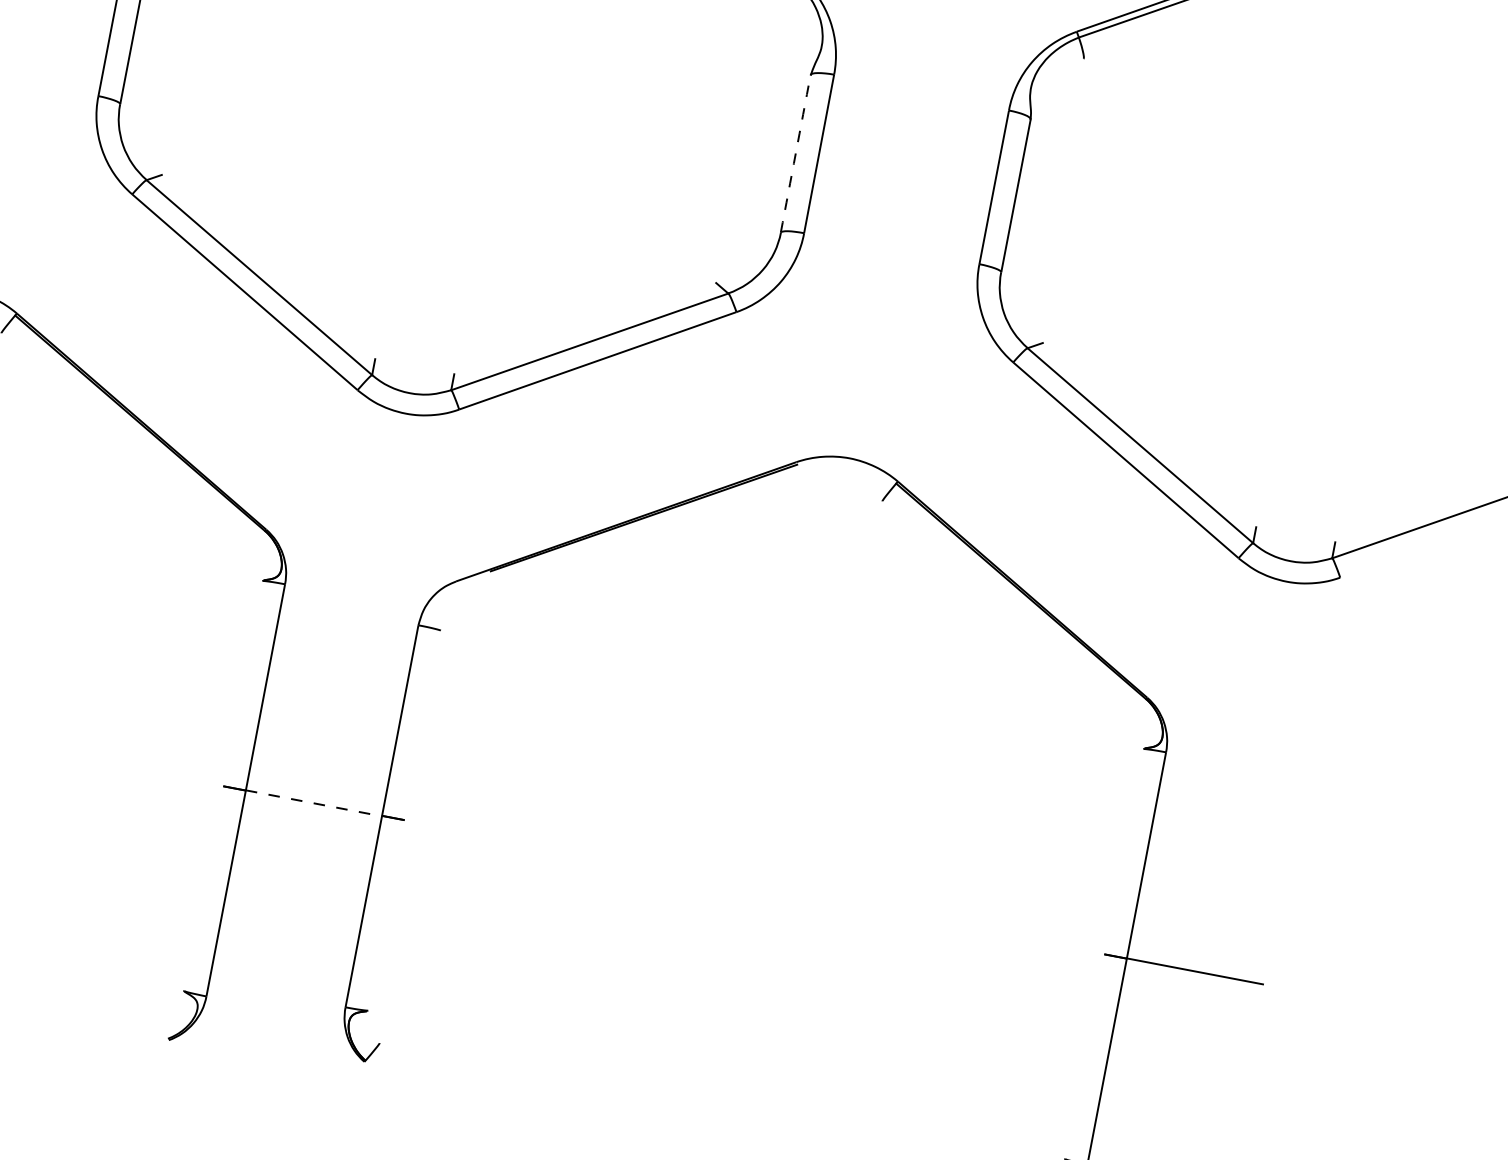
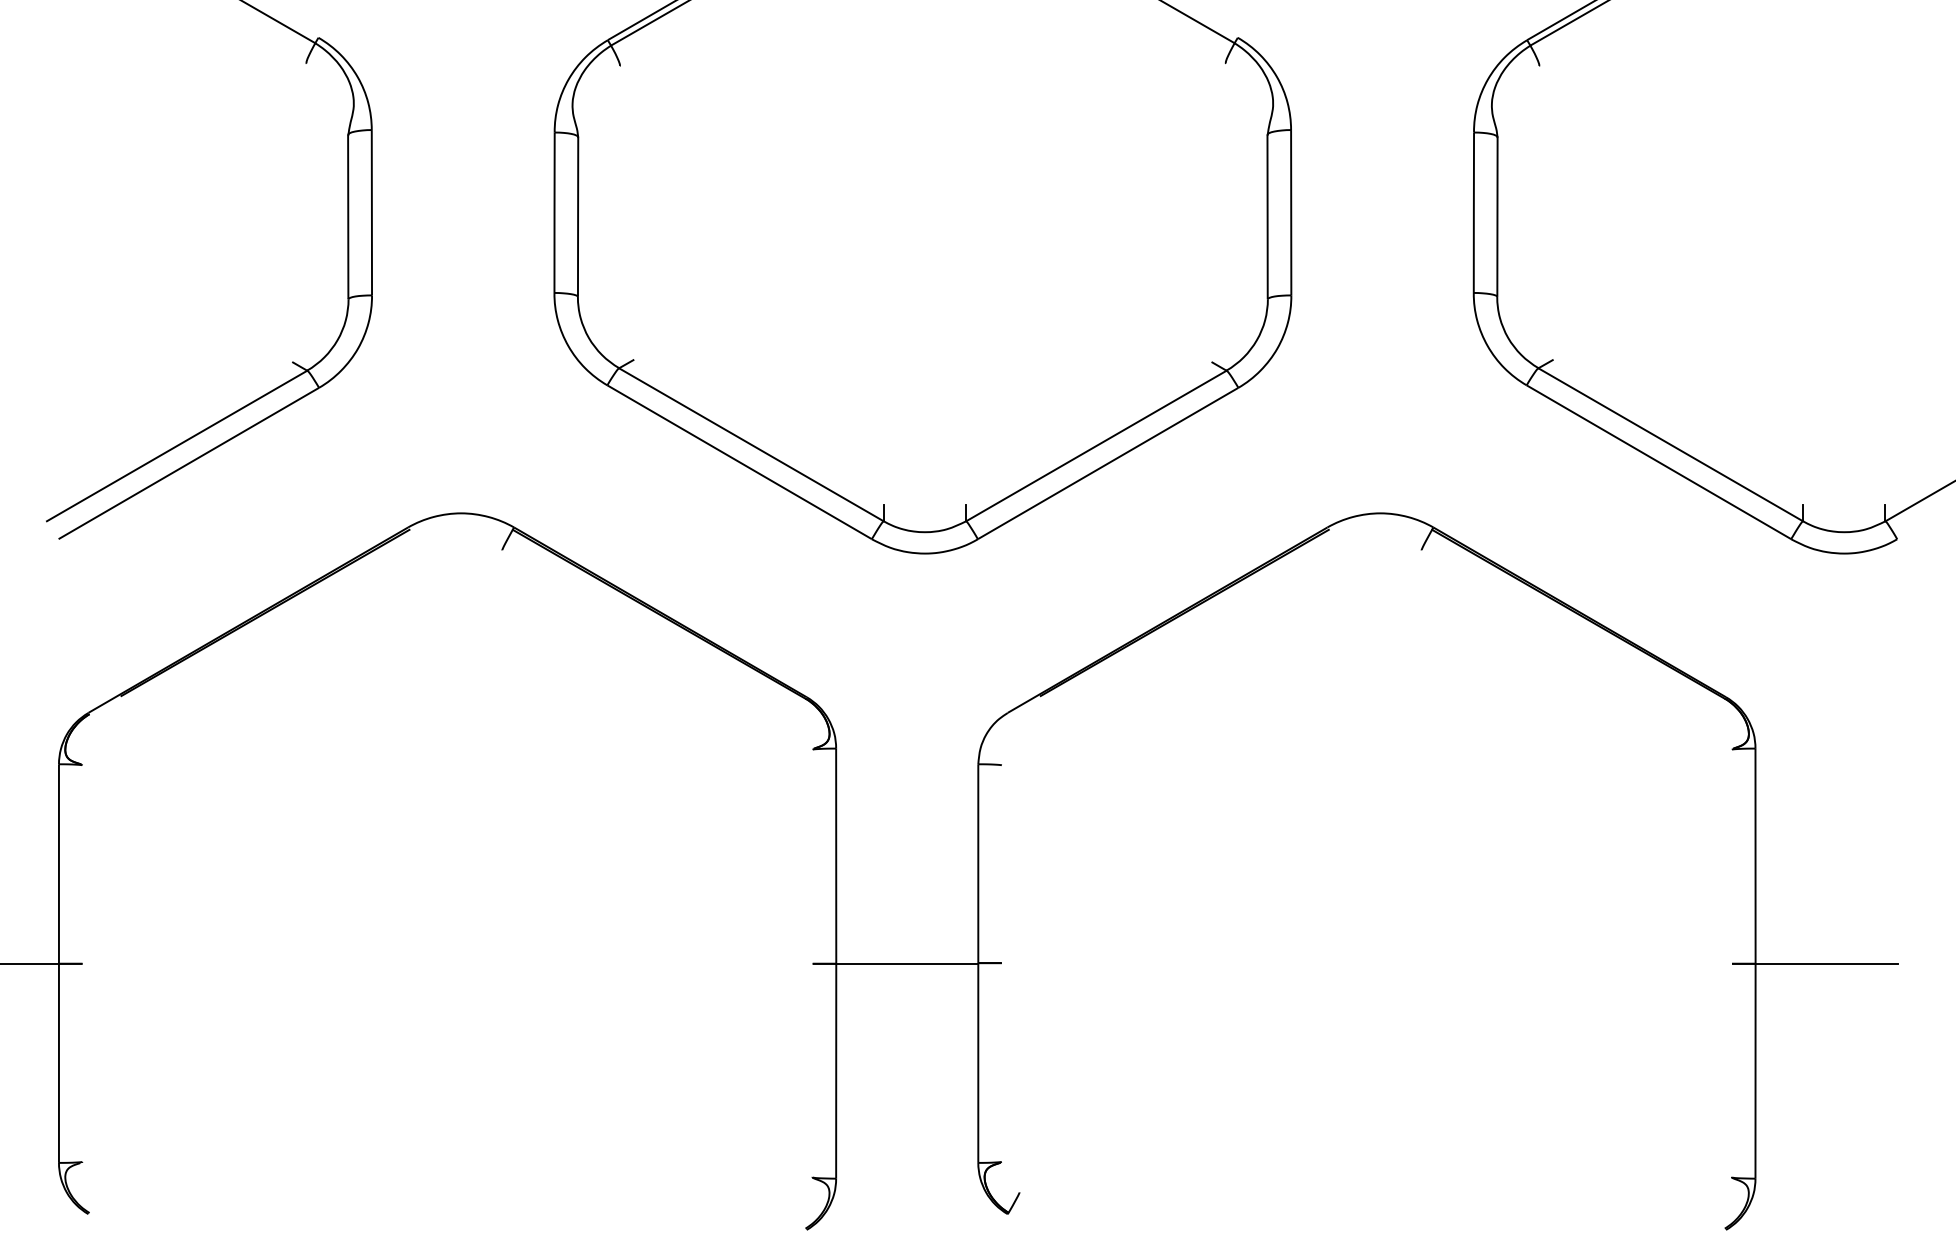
arc: (795, 153) -> (1267, 216), dashed -> solid
line: (314, 803) -> (907, 963), dashed -> solid

